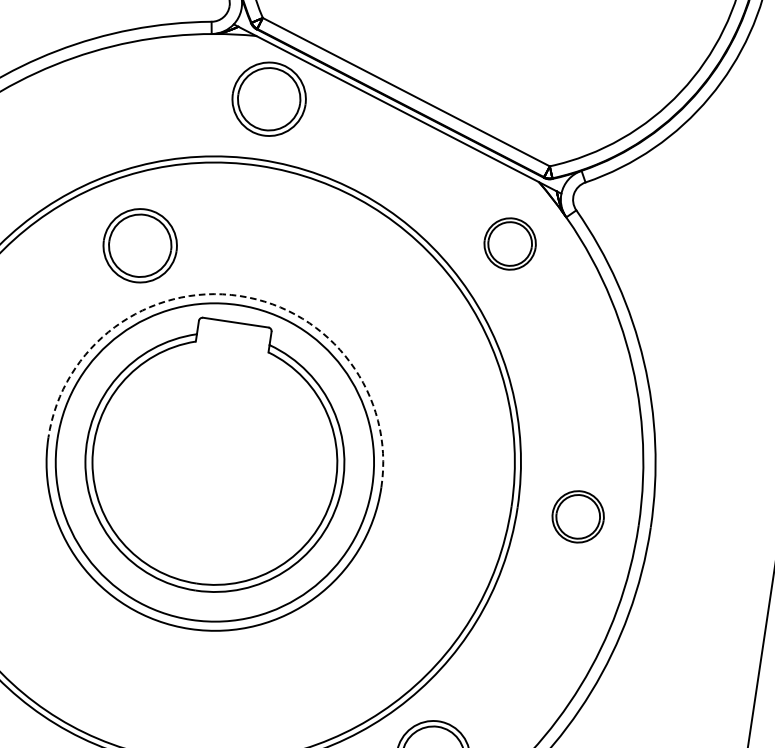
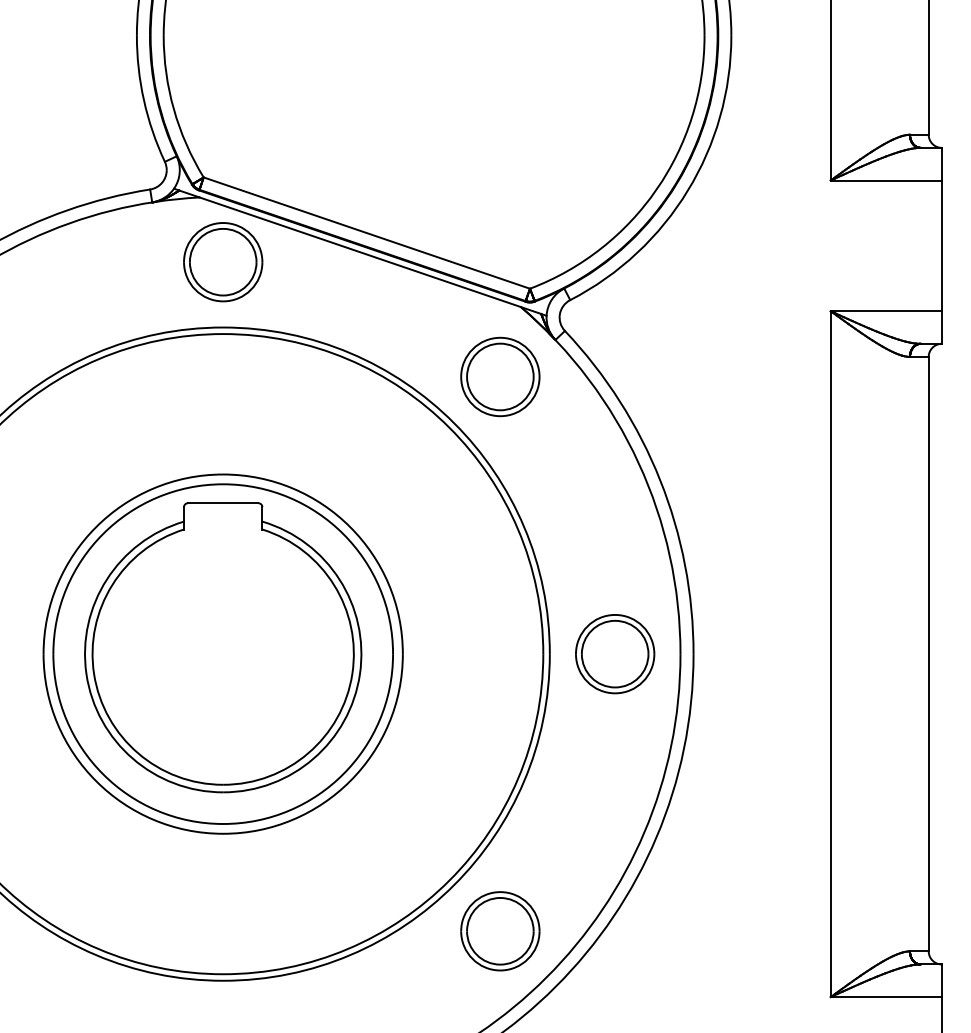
part: (510, 243) -> (500, 376), size x1.43
part: (140, 246) -> (110, 437), removed
arc: (240, 296) -> (223, 474), dashed -> solid
part: (578, 517) -> (615, 654), size x1.43

